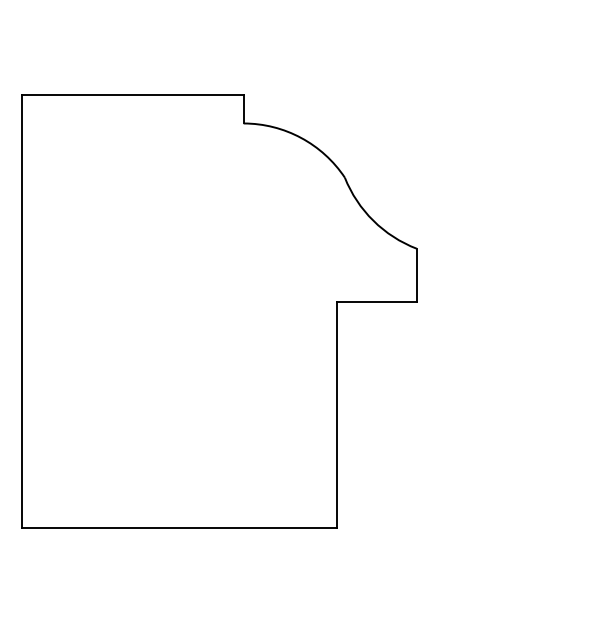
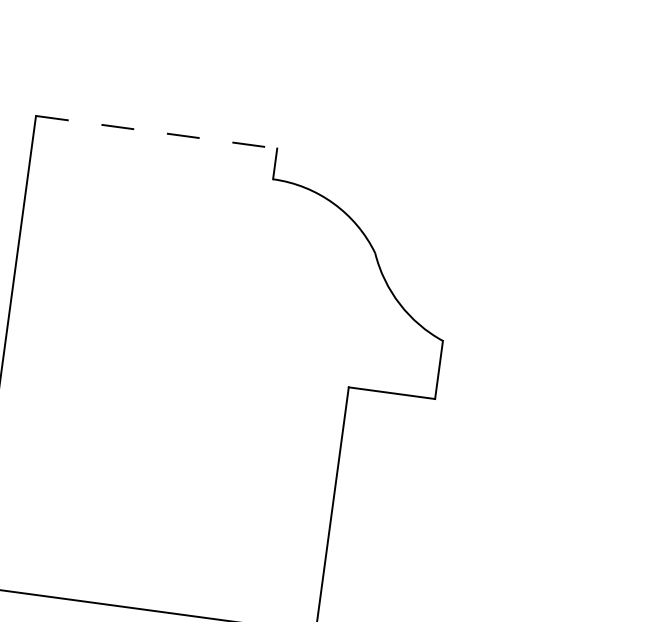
line: (132, 95) -> (156, 132), solid -> dashed

